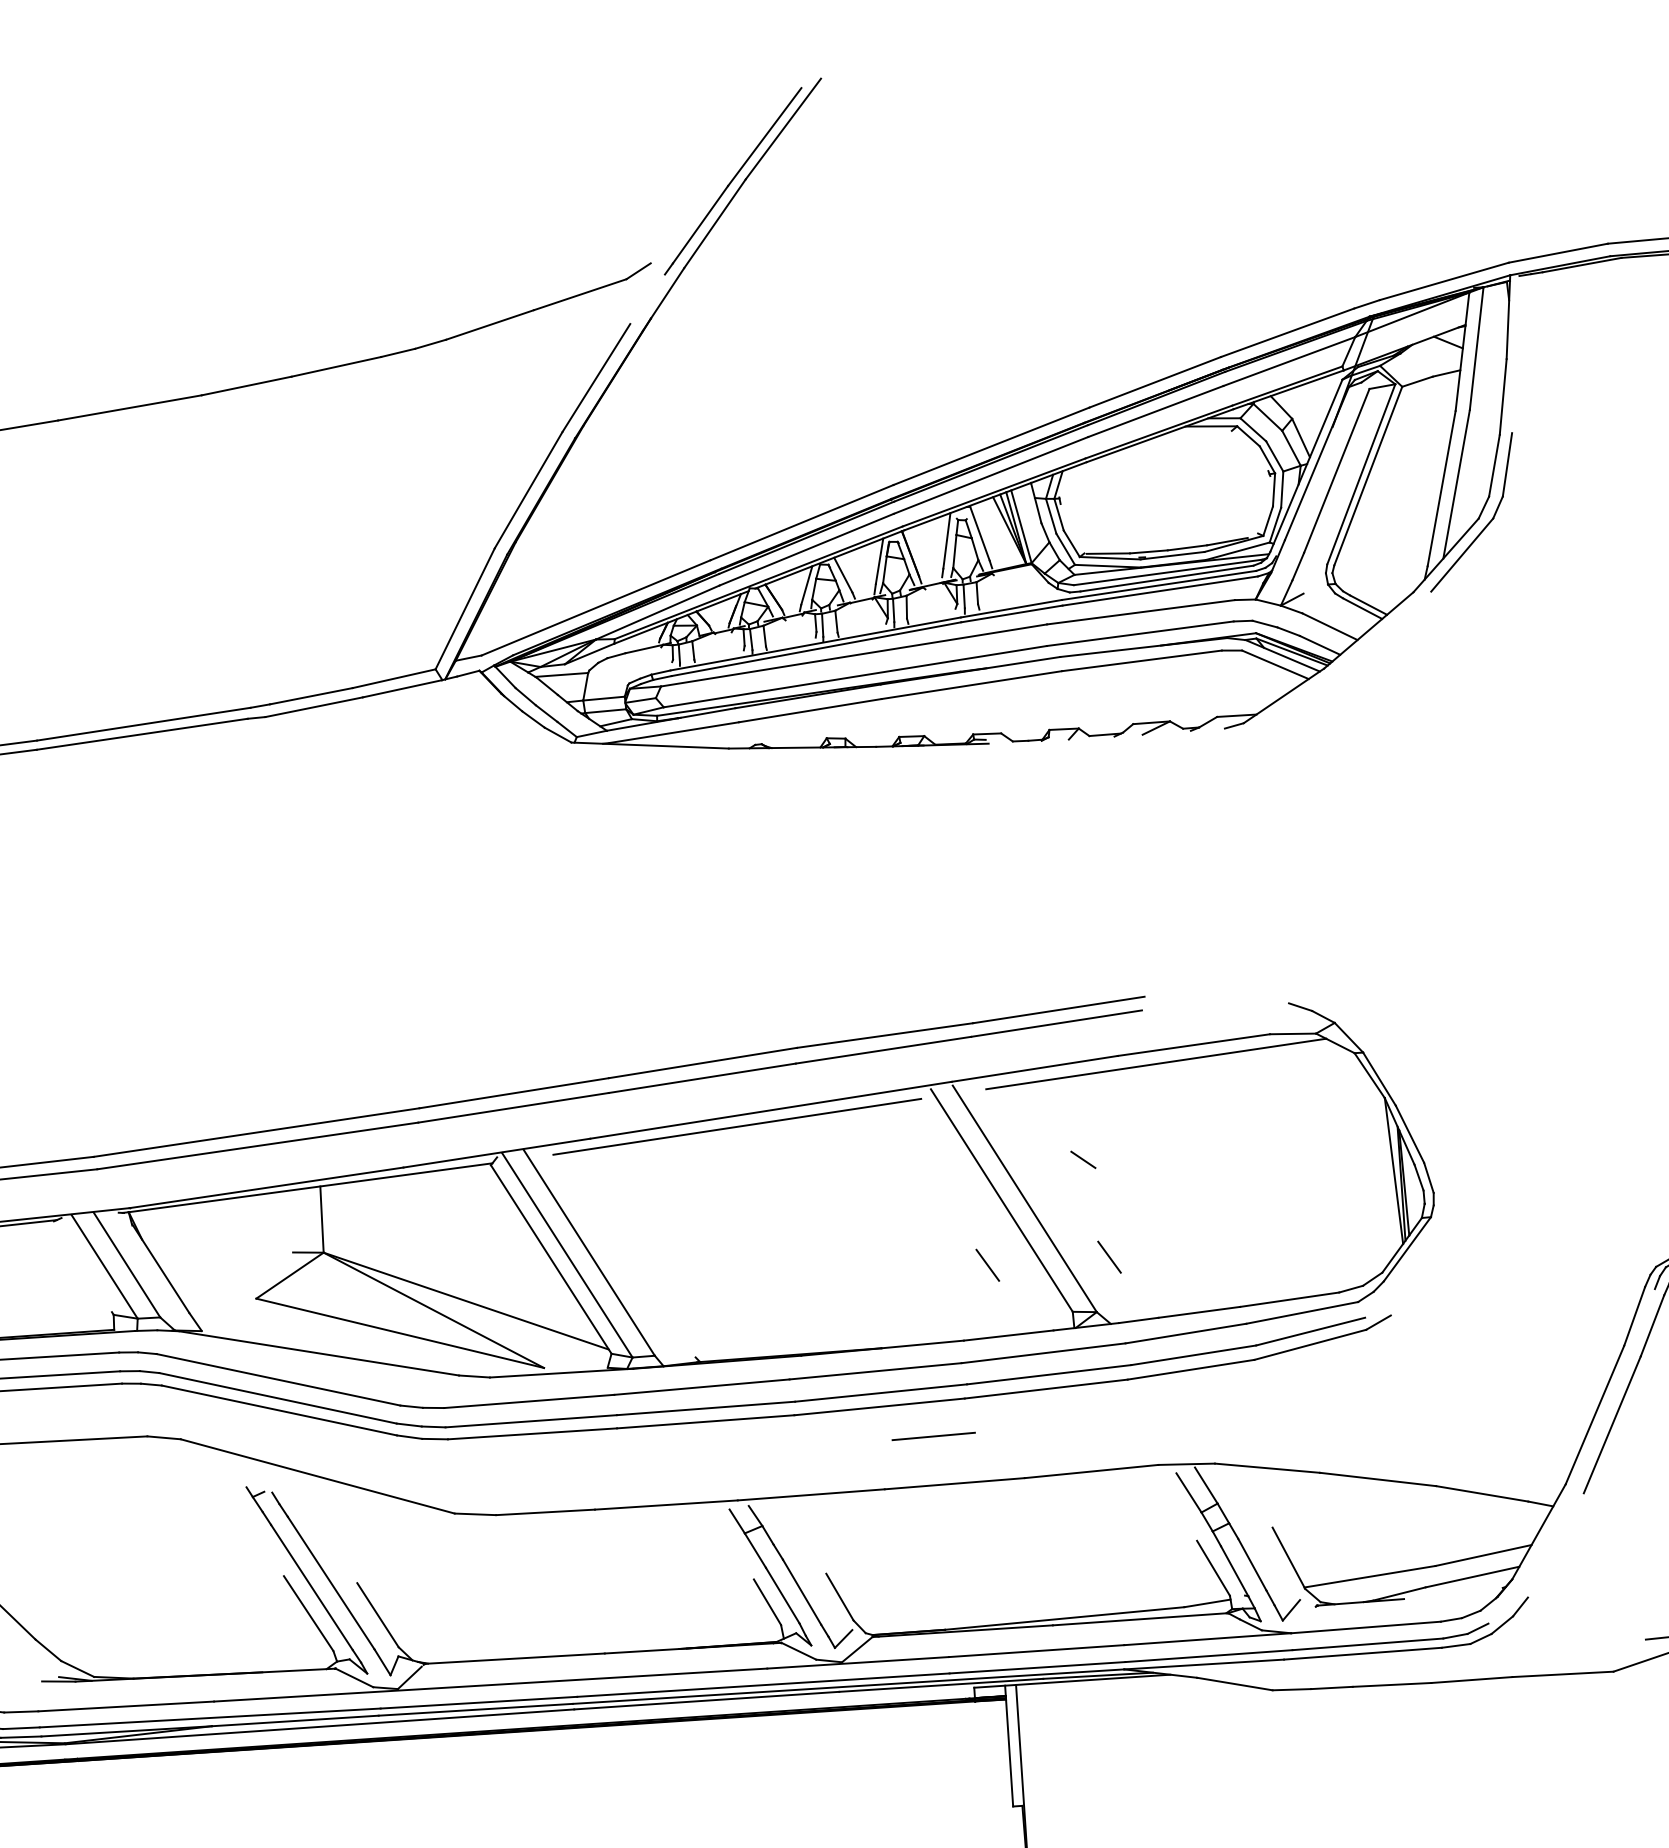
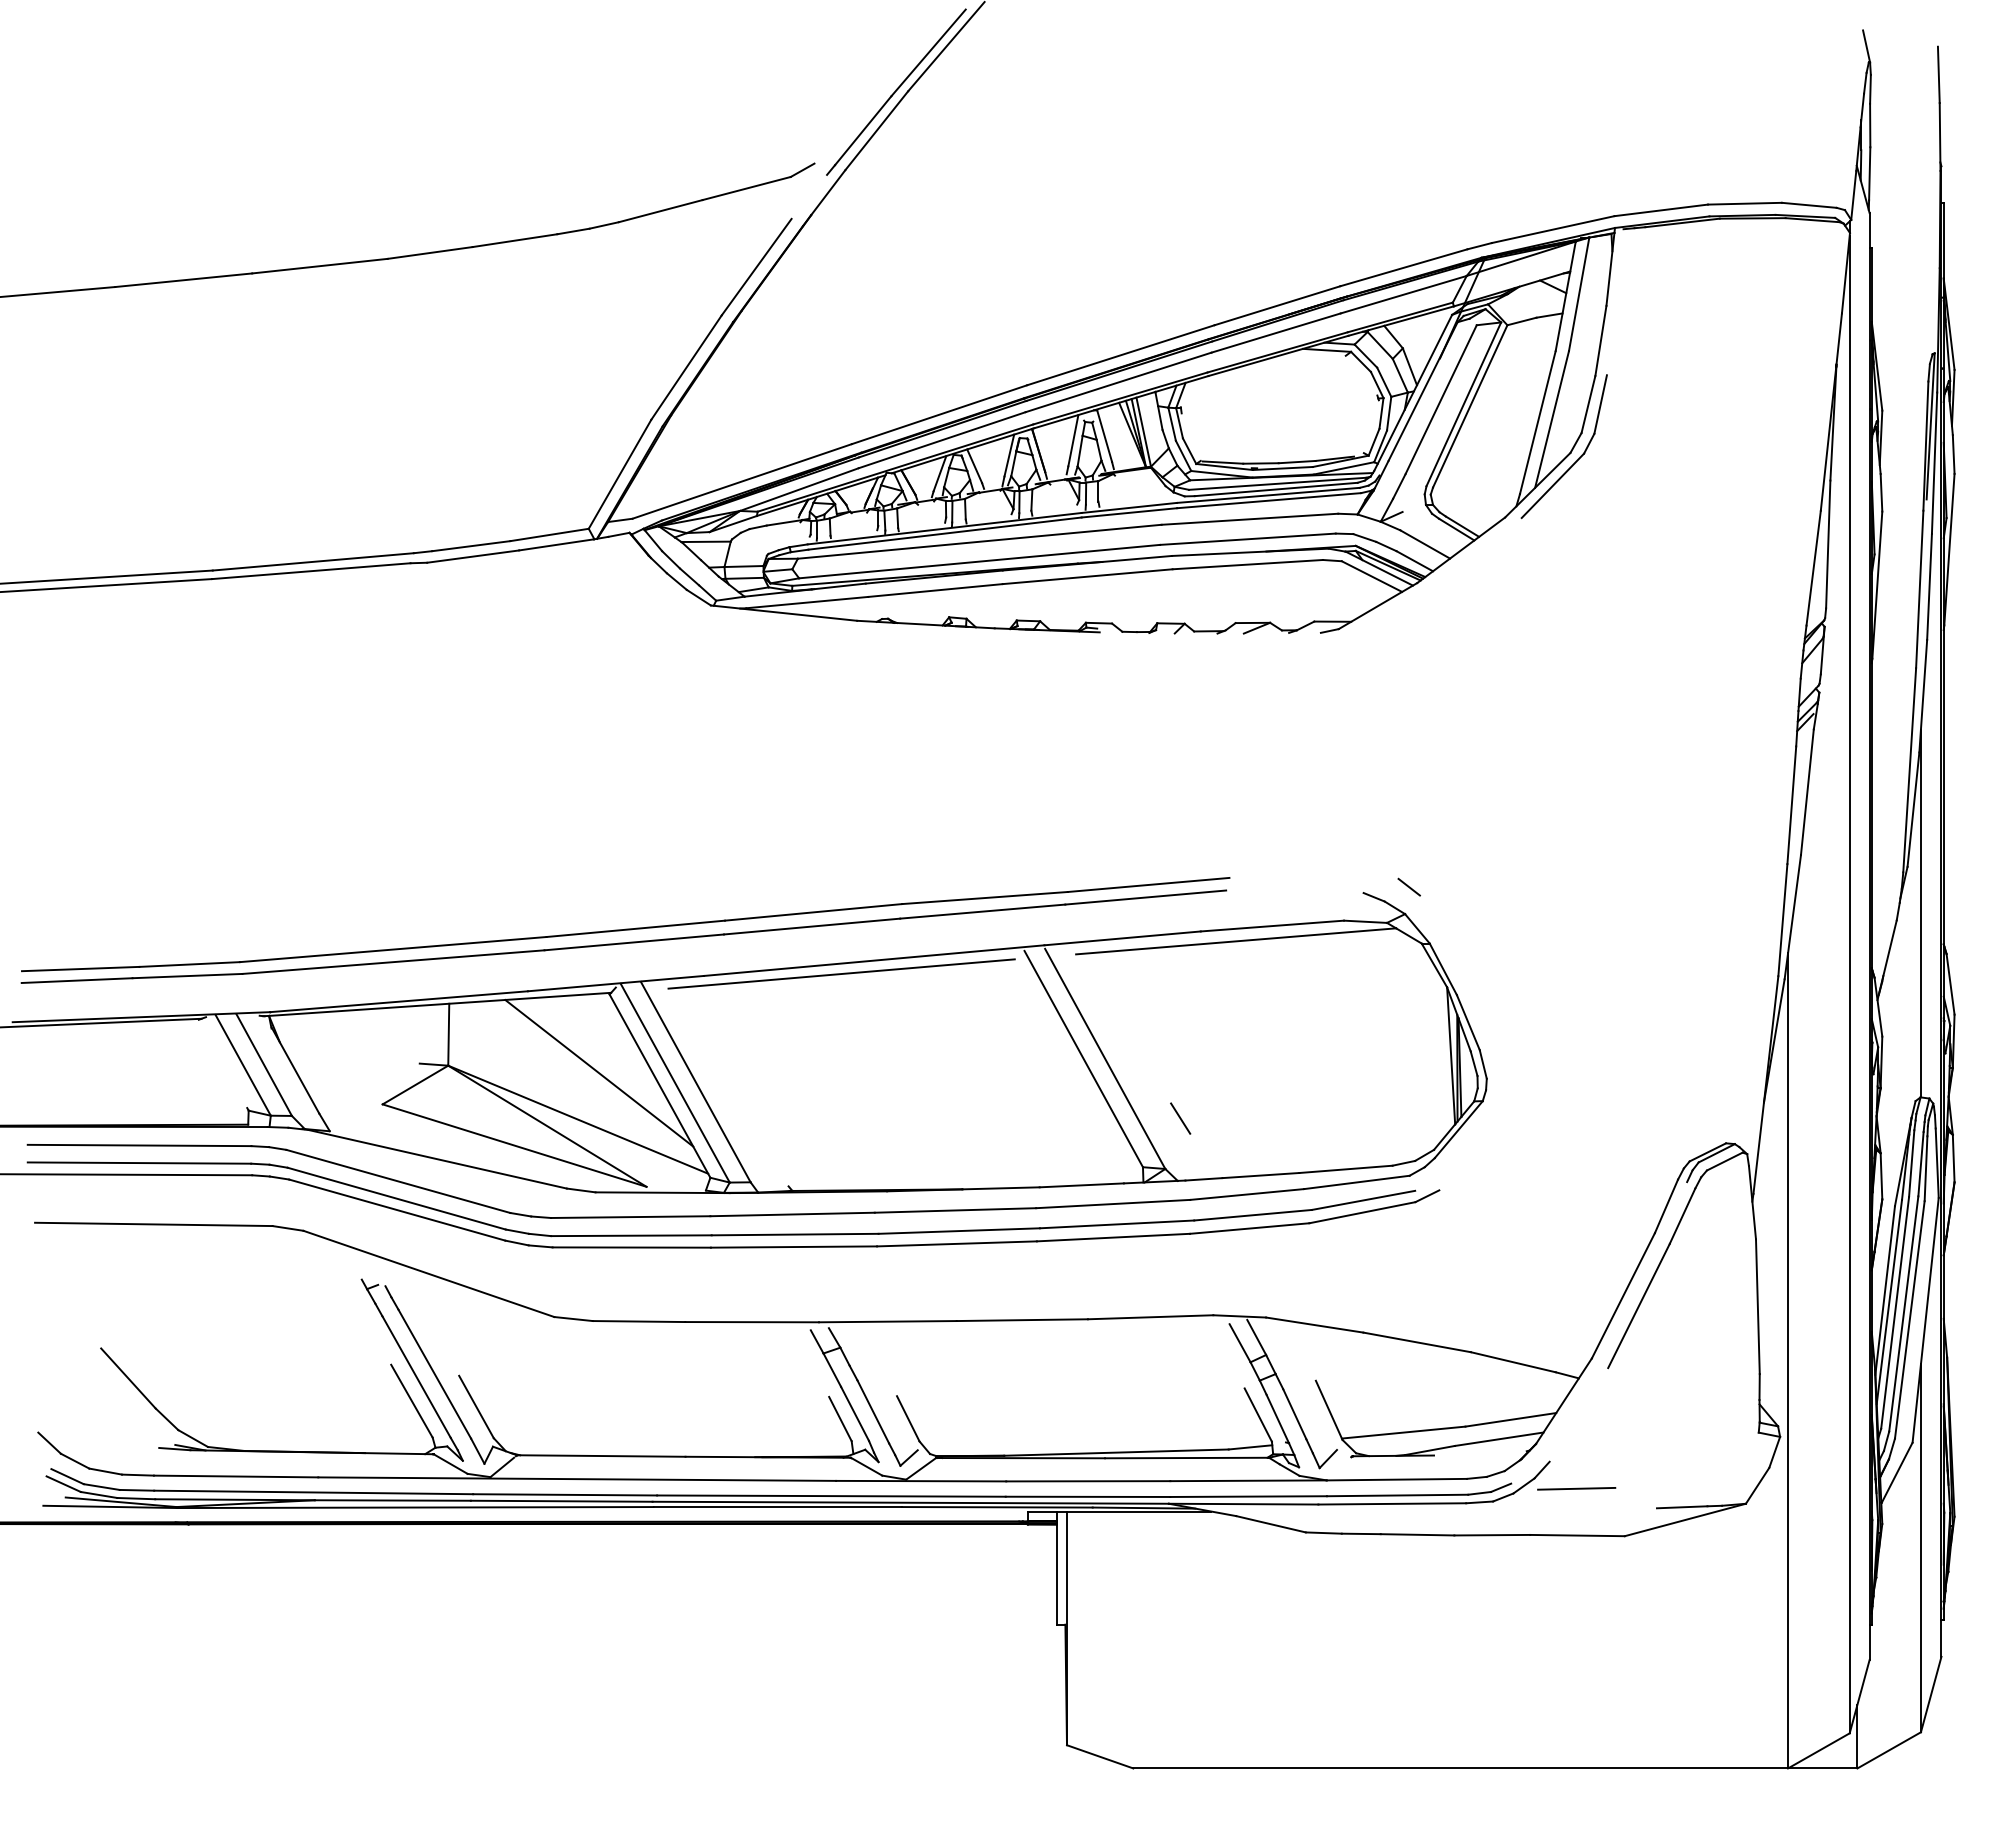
line: (1082, 1159) -> (1408, 886), moved
line: (485, 1249) -> (599, 1072), added
line: (987, 1265) -> (1066, 1118), removed
line: (933, 1436) -> (1576, 1488), moved

